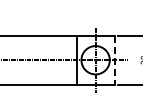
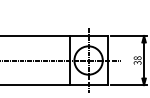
line: (114, 60) -> (107, 60), dashed -> solid

